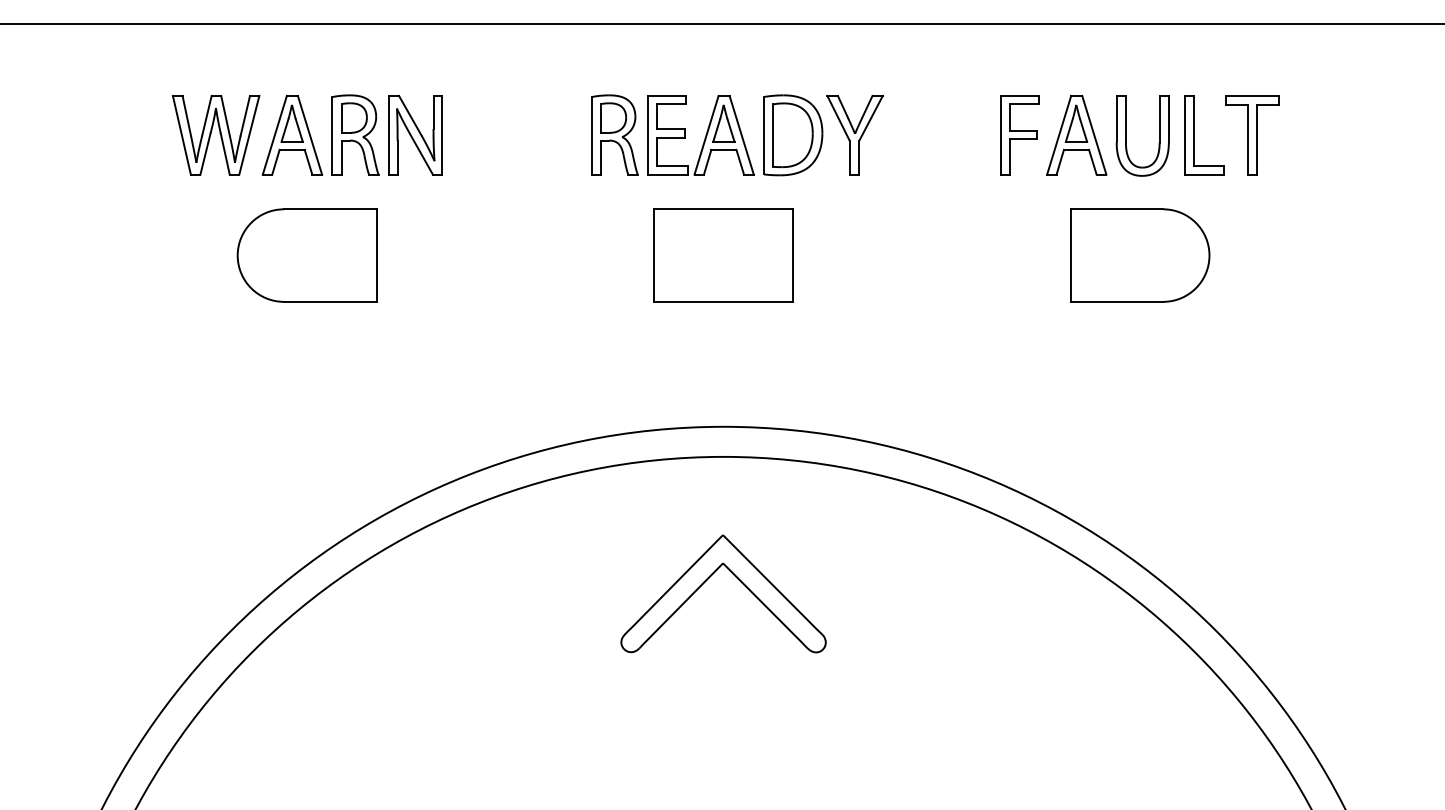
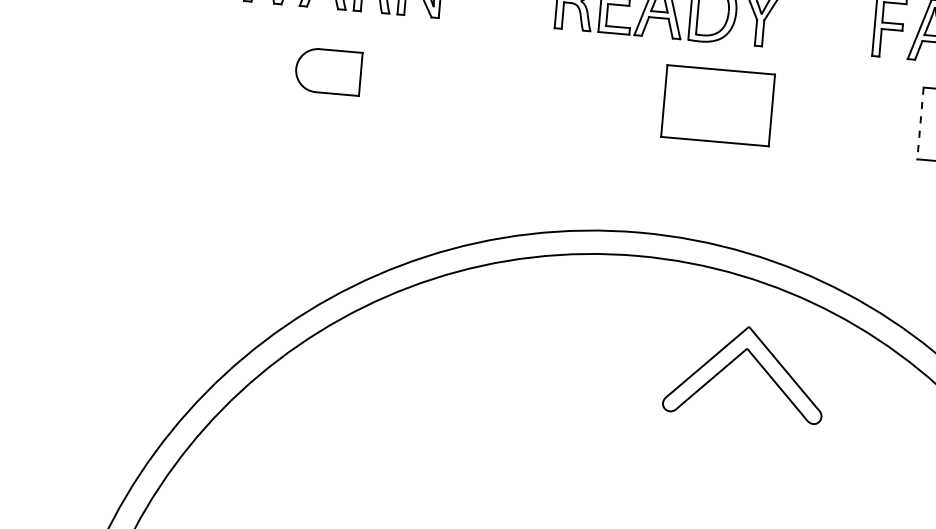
part: (306, 255) -> (328, 71), size x0.6
part: (723, 255) -> (718, 105), moved
line: (1070, 256) -> (920, 124), solid -> dashed
part: (737, 579) -> (757, 362), moved

